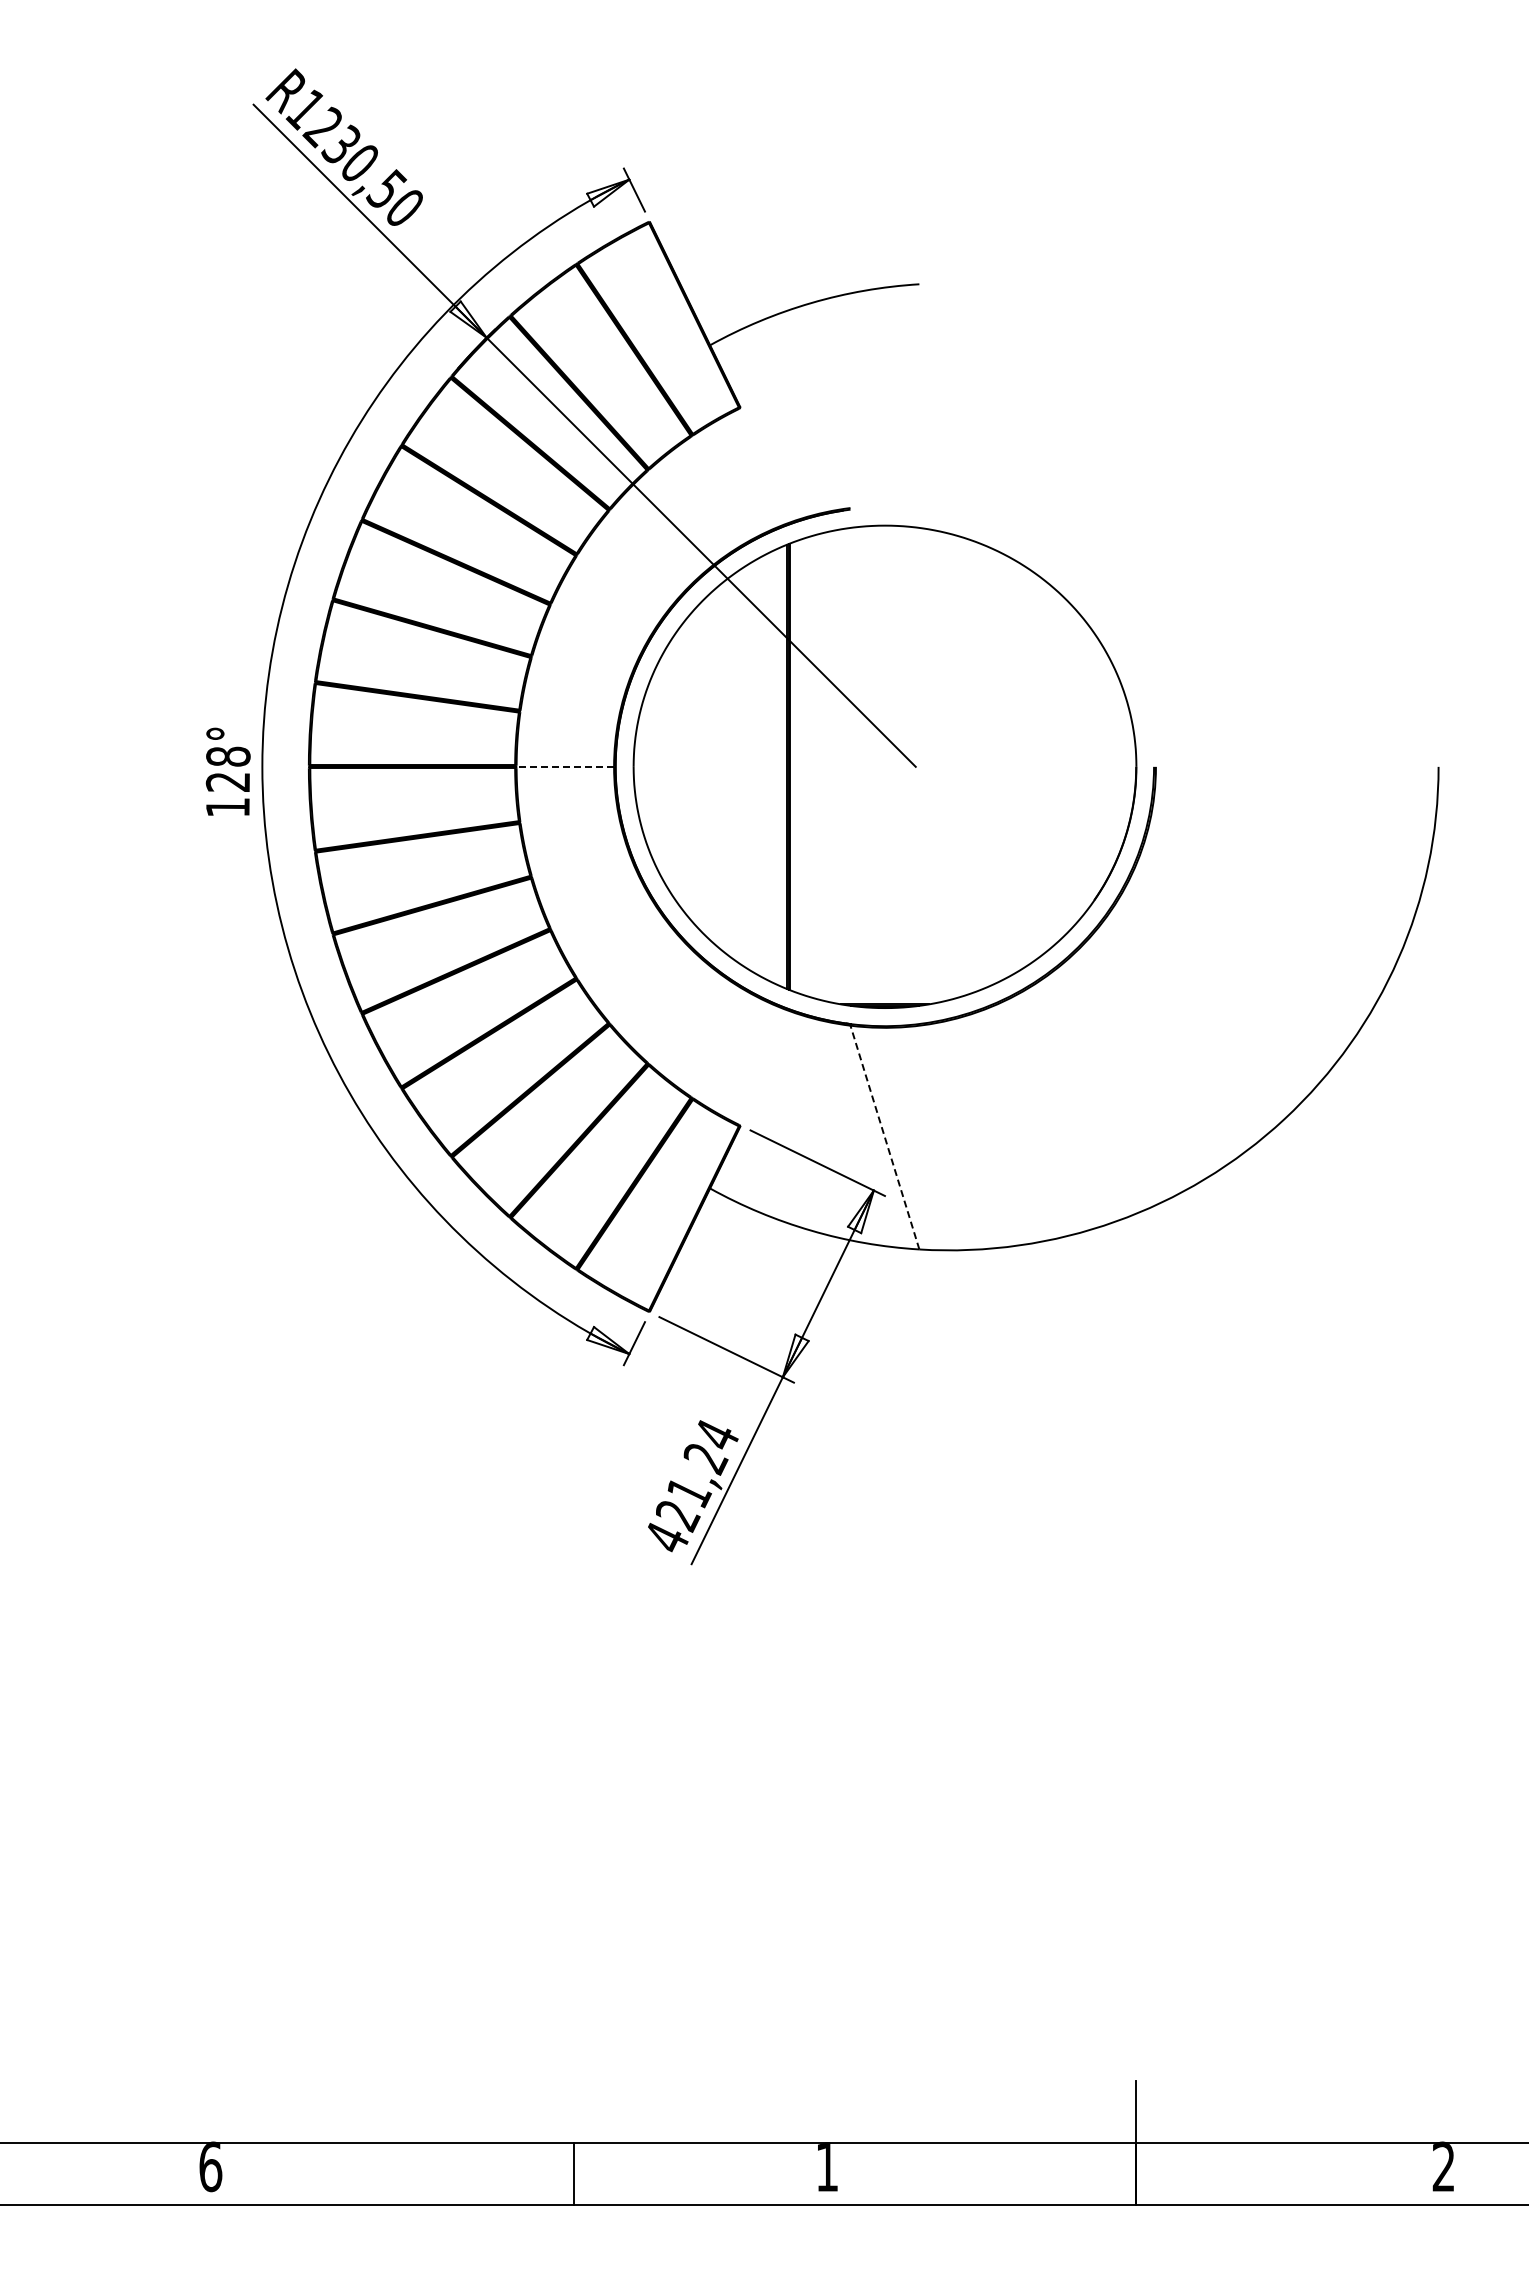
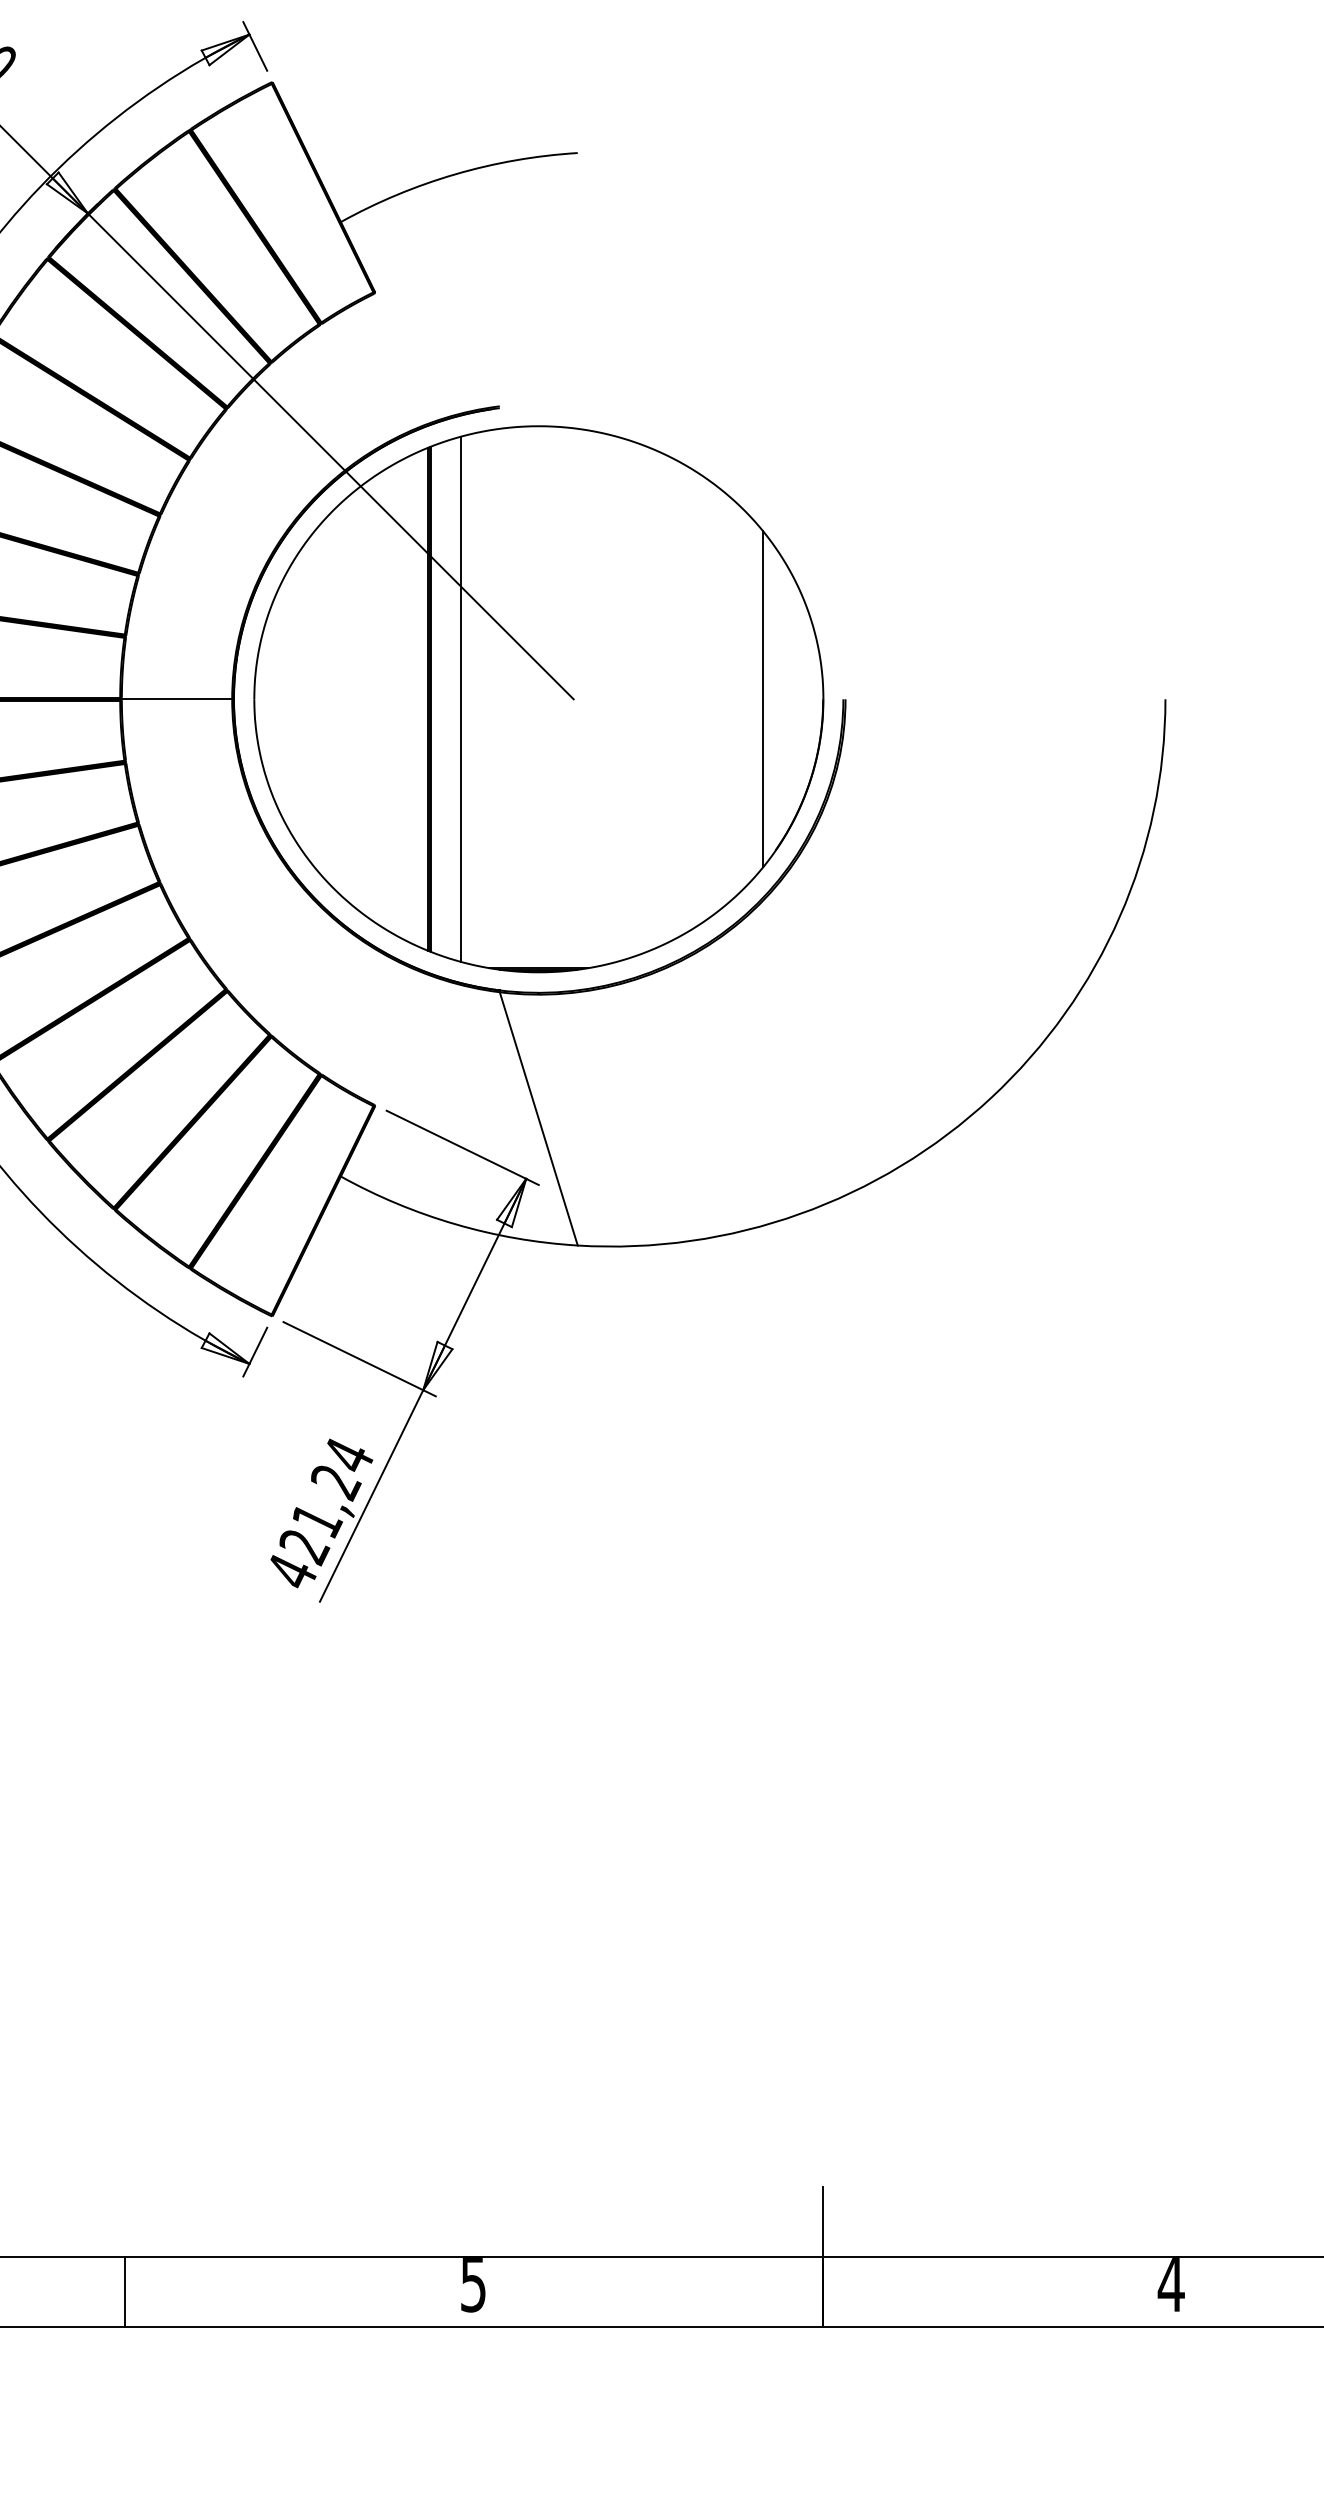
line: (564, 766) -> (176, 698), dashed -> solid
line: (816, 766) -> (461, 698), added
line: (1082, 766) -> (762, 698), added
line: (884, 1137) -> (538, 1118), dashed -> solid
text: (1443, 2166) -> (1171, 2283), 2 -> 4
text: (826, 2168) -> (472, 2285), 1 -> 5
line: (573, 2173) -> (125, 2291), moved

